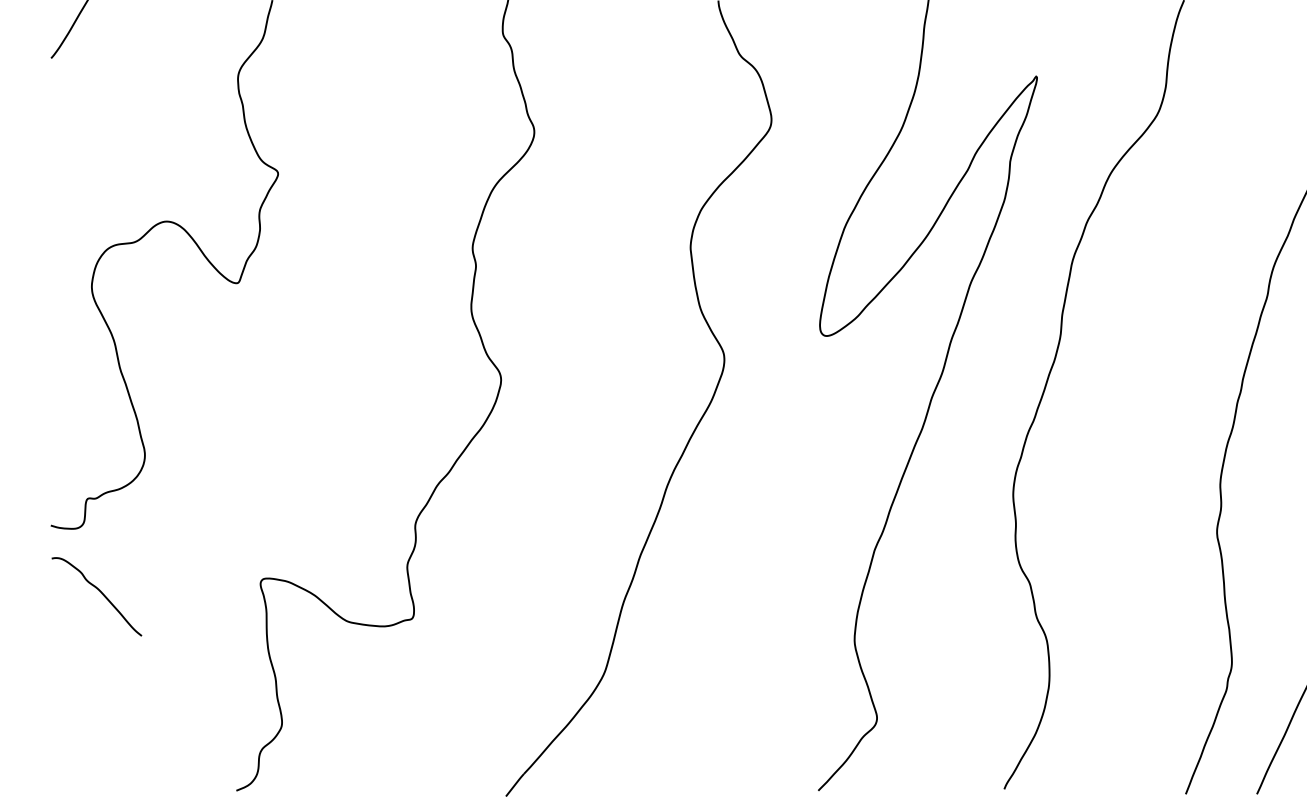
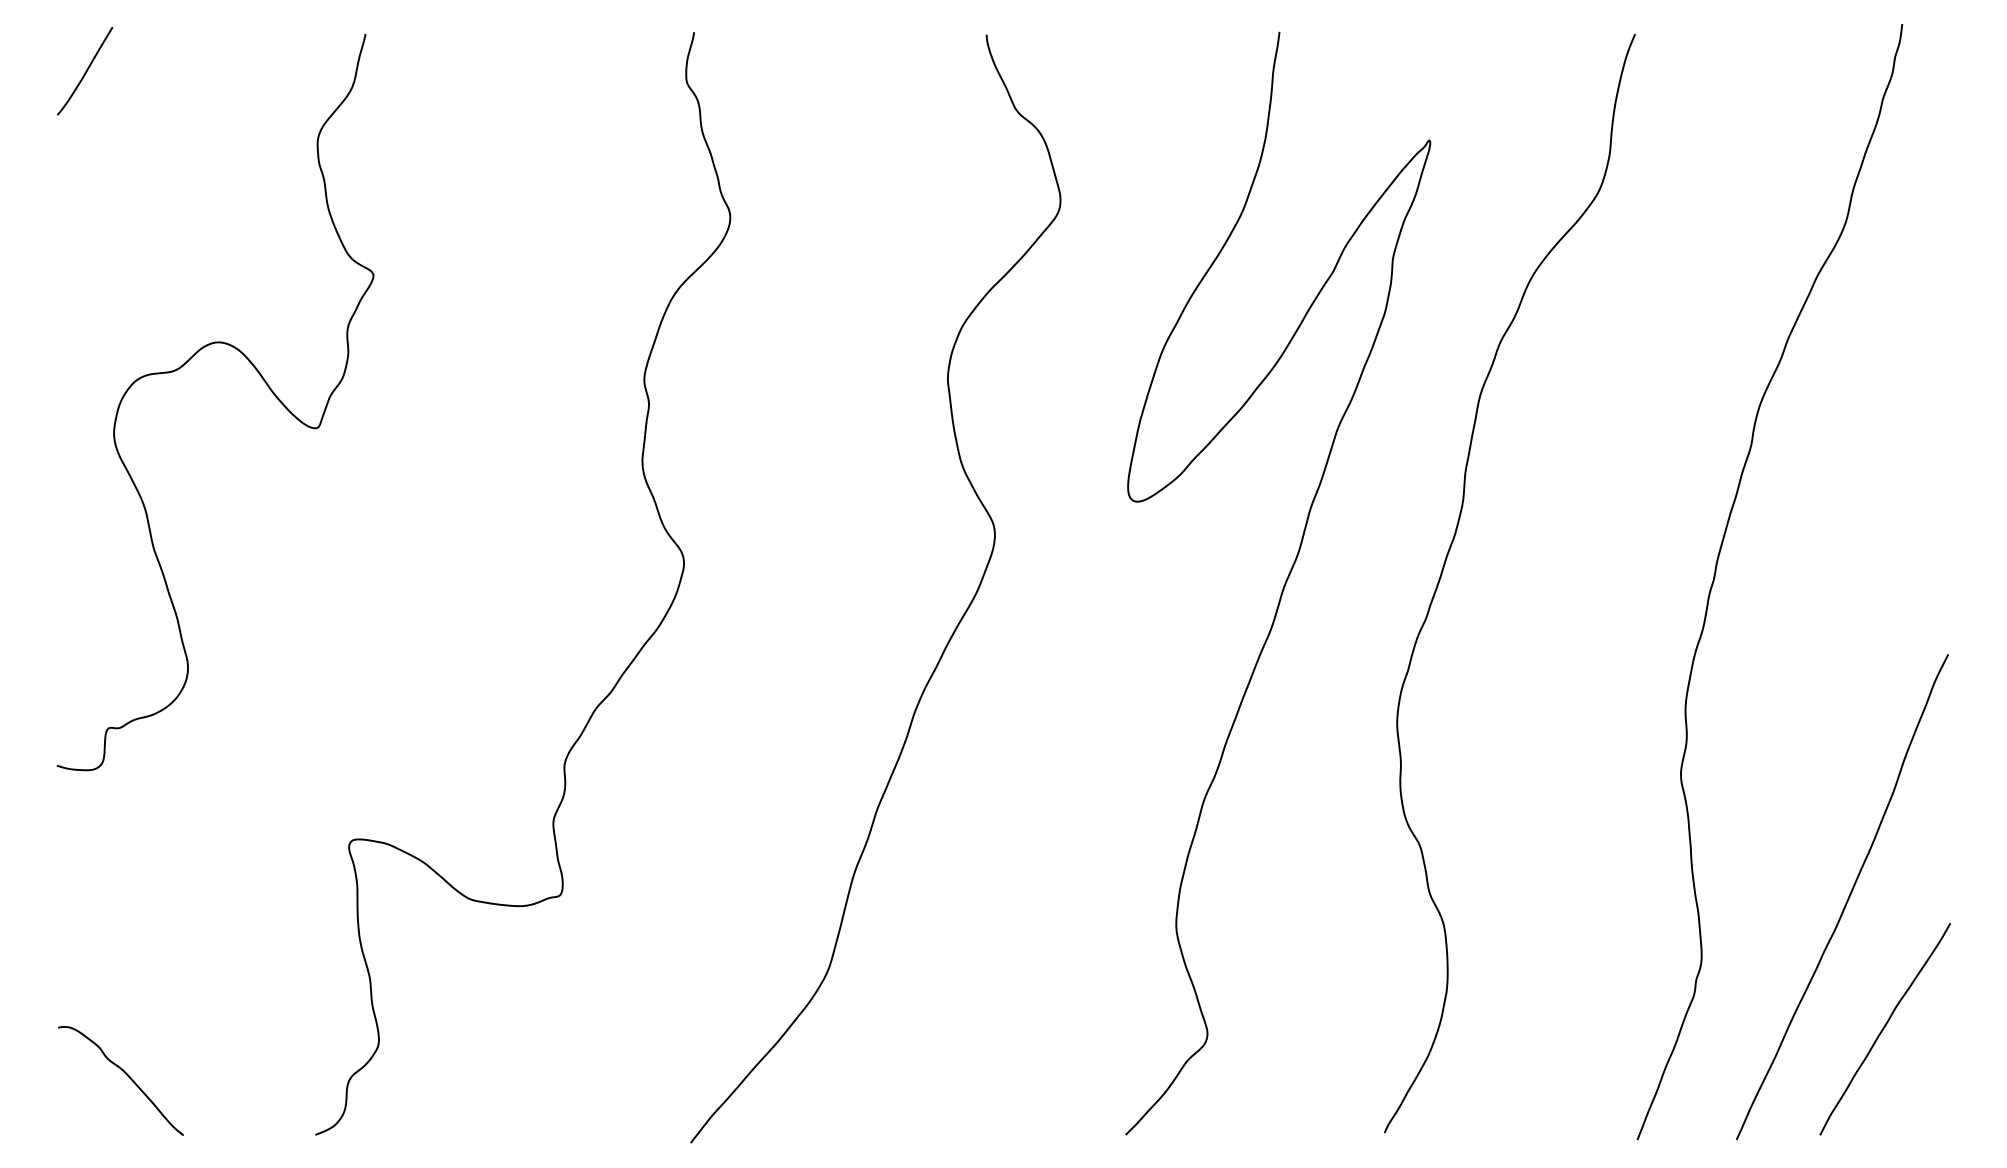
curve: (100, 592) -> (125, 1074), moved

